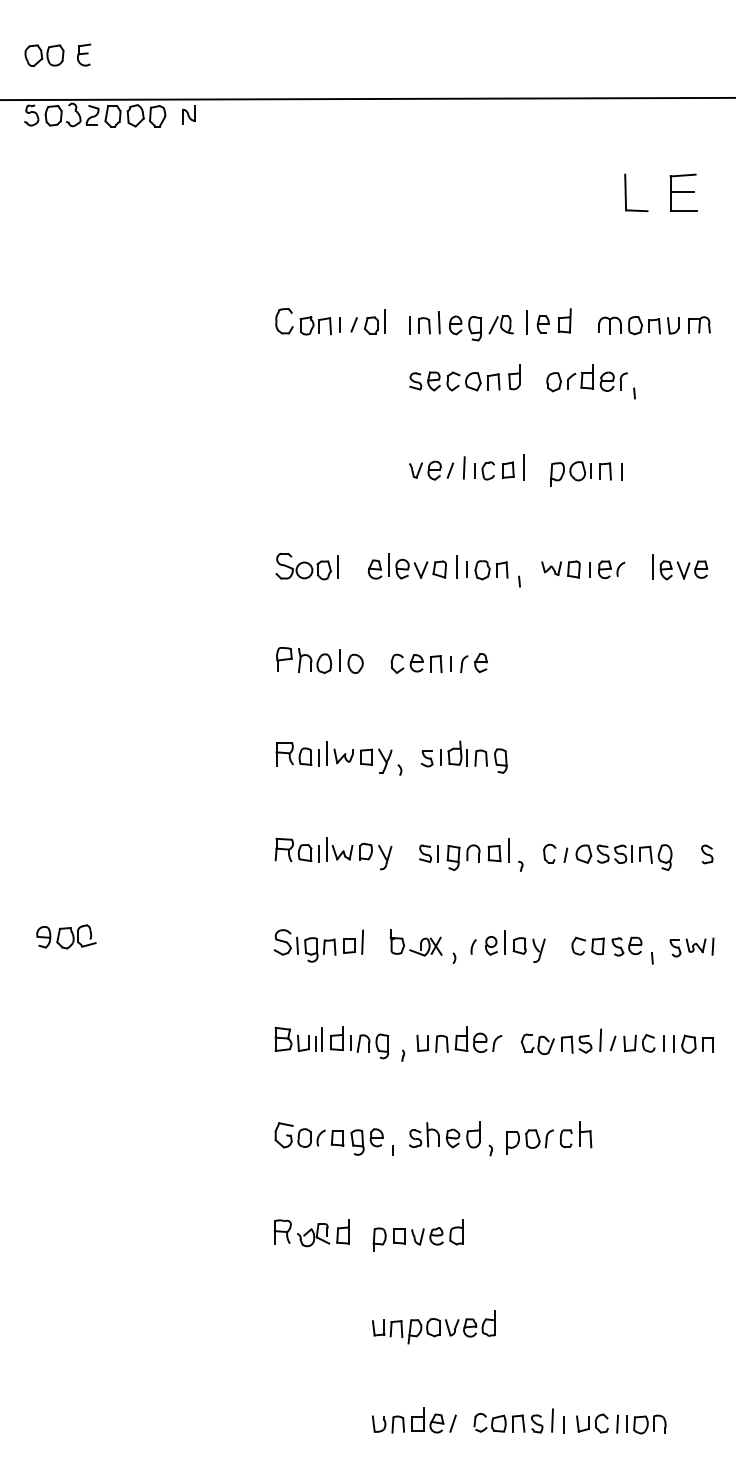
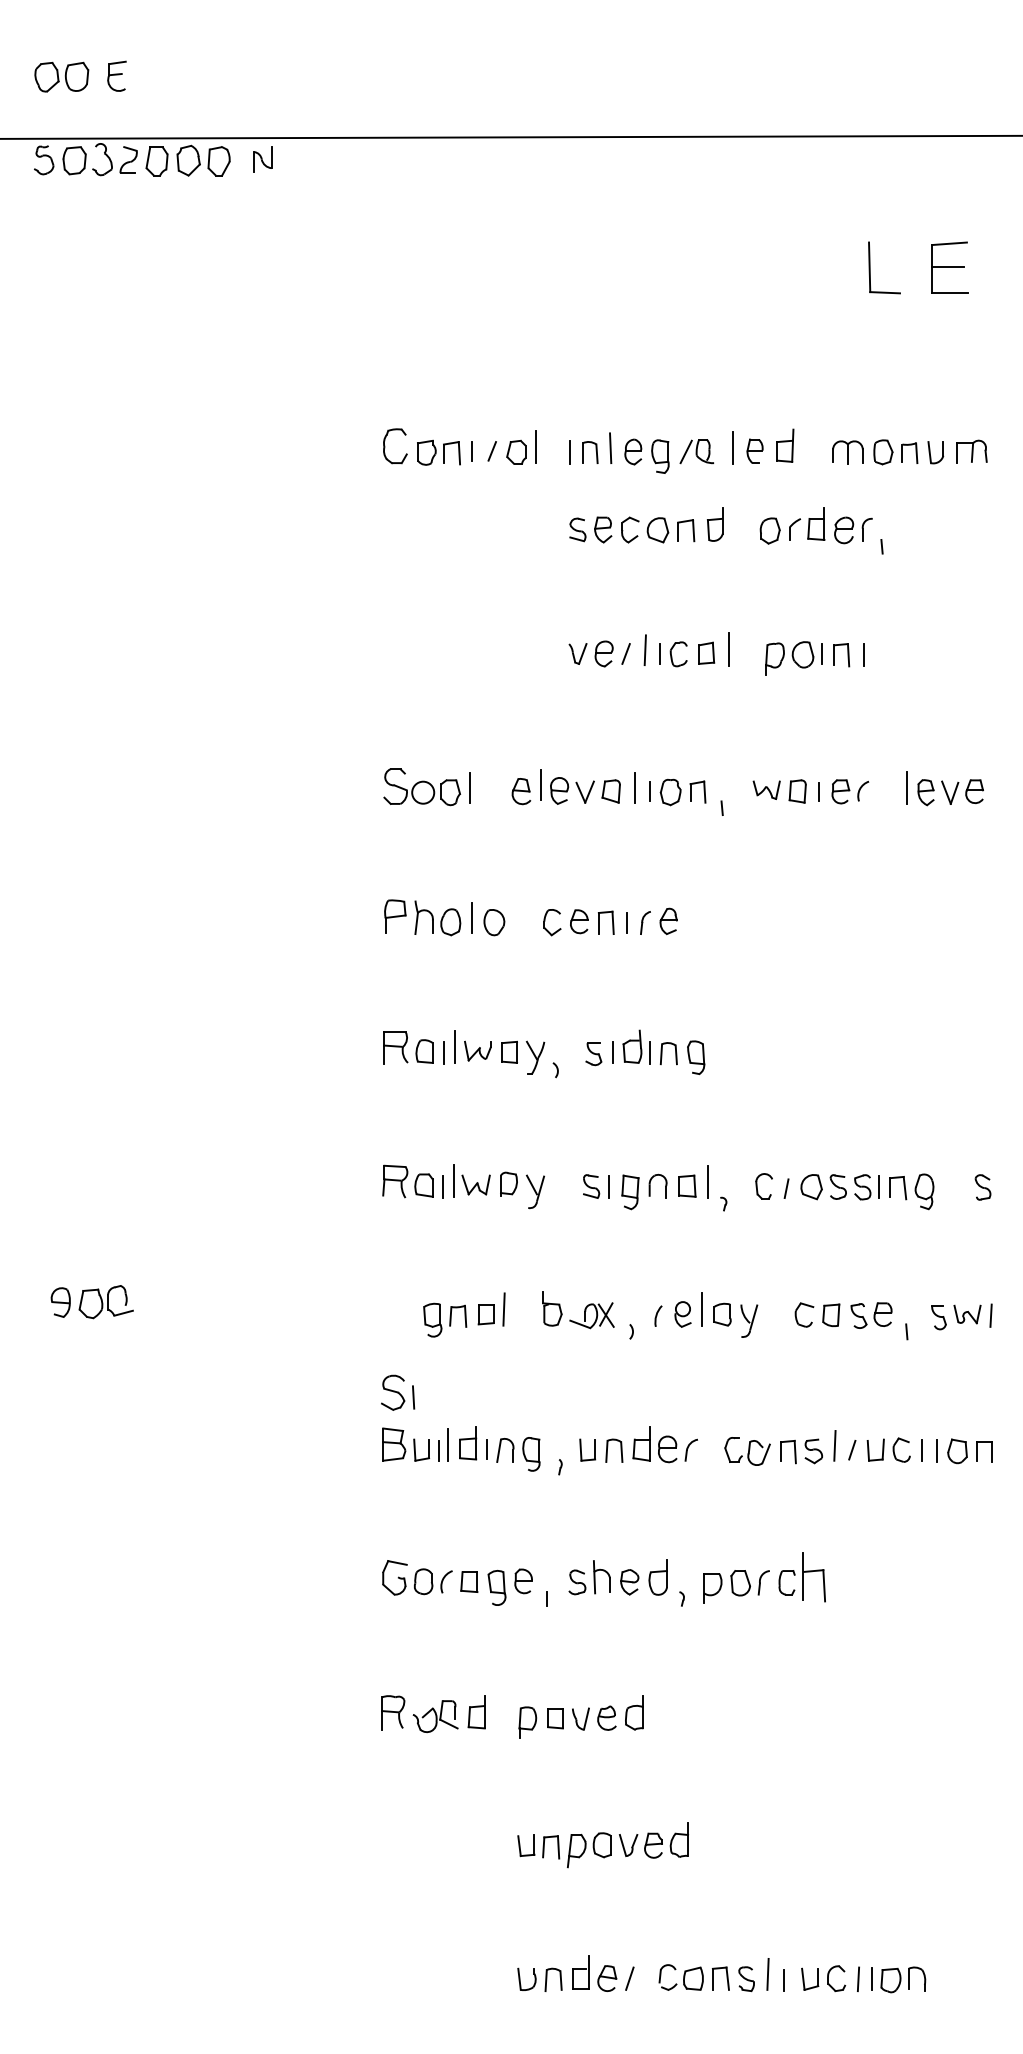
part: (286, 942) -> (398, 1392), moved
part: (585, 1135) -> (813, 1577), size x1.4

